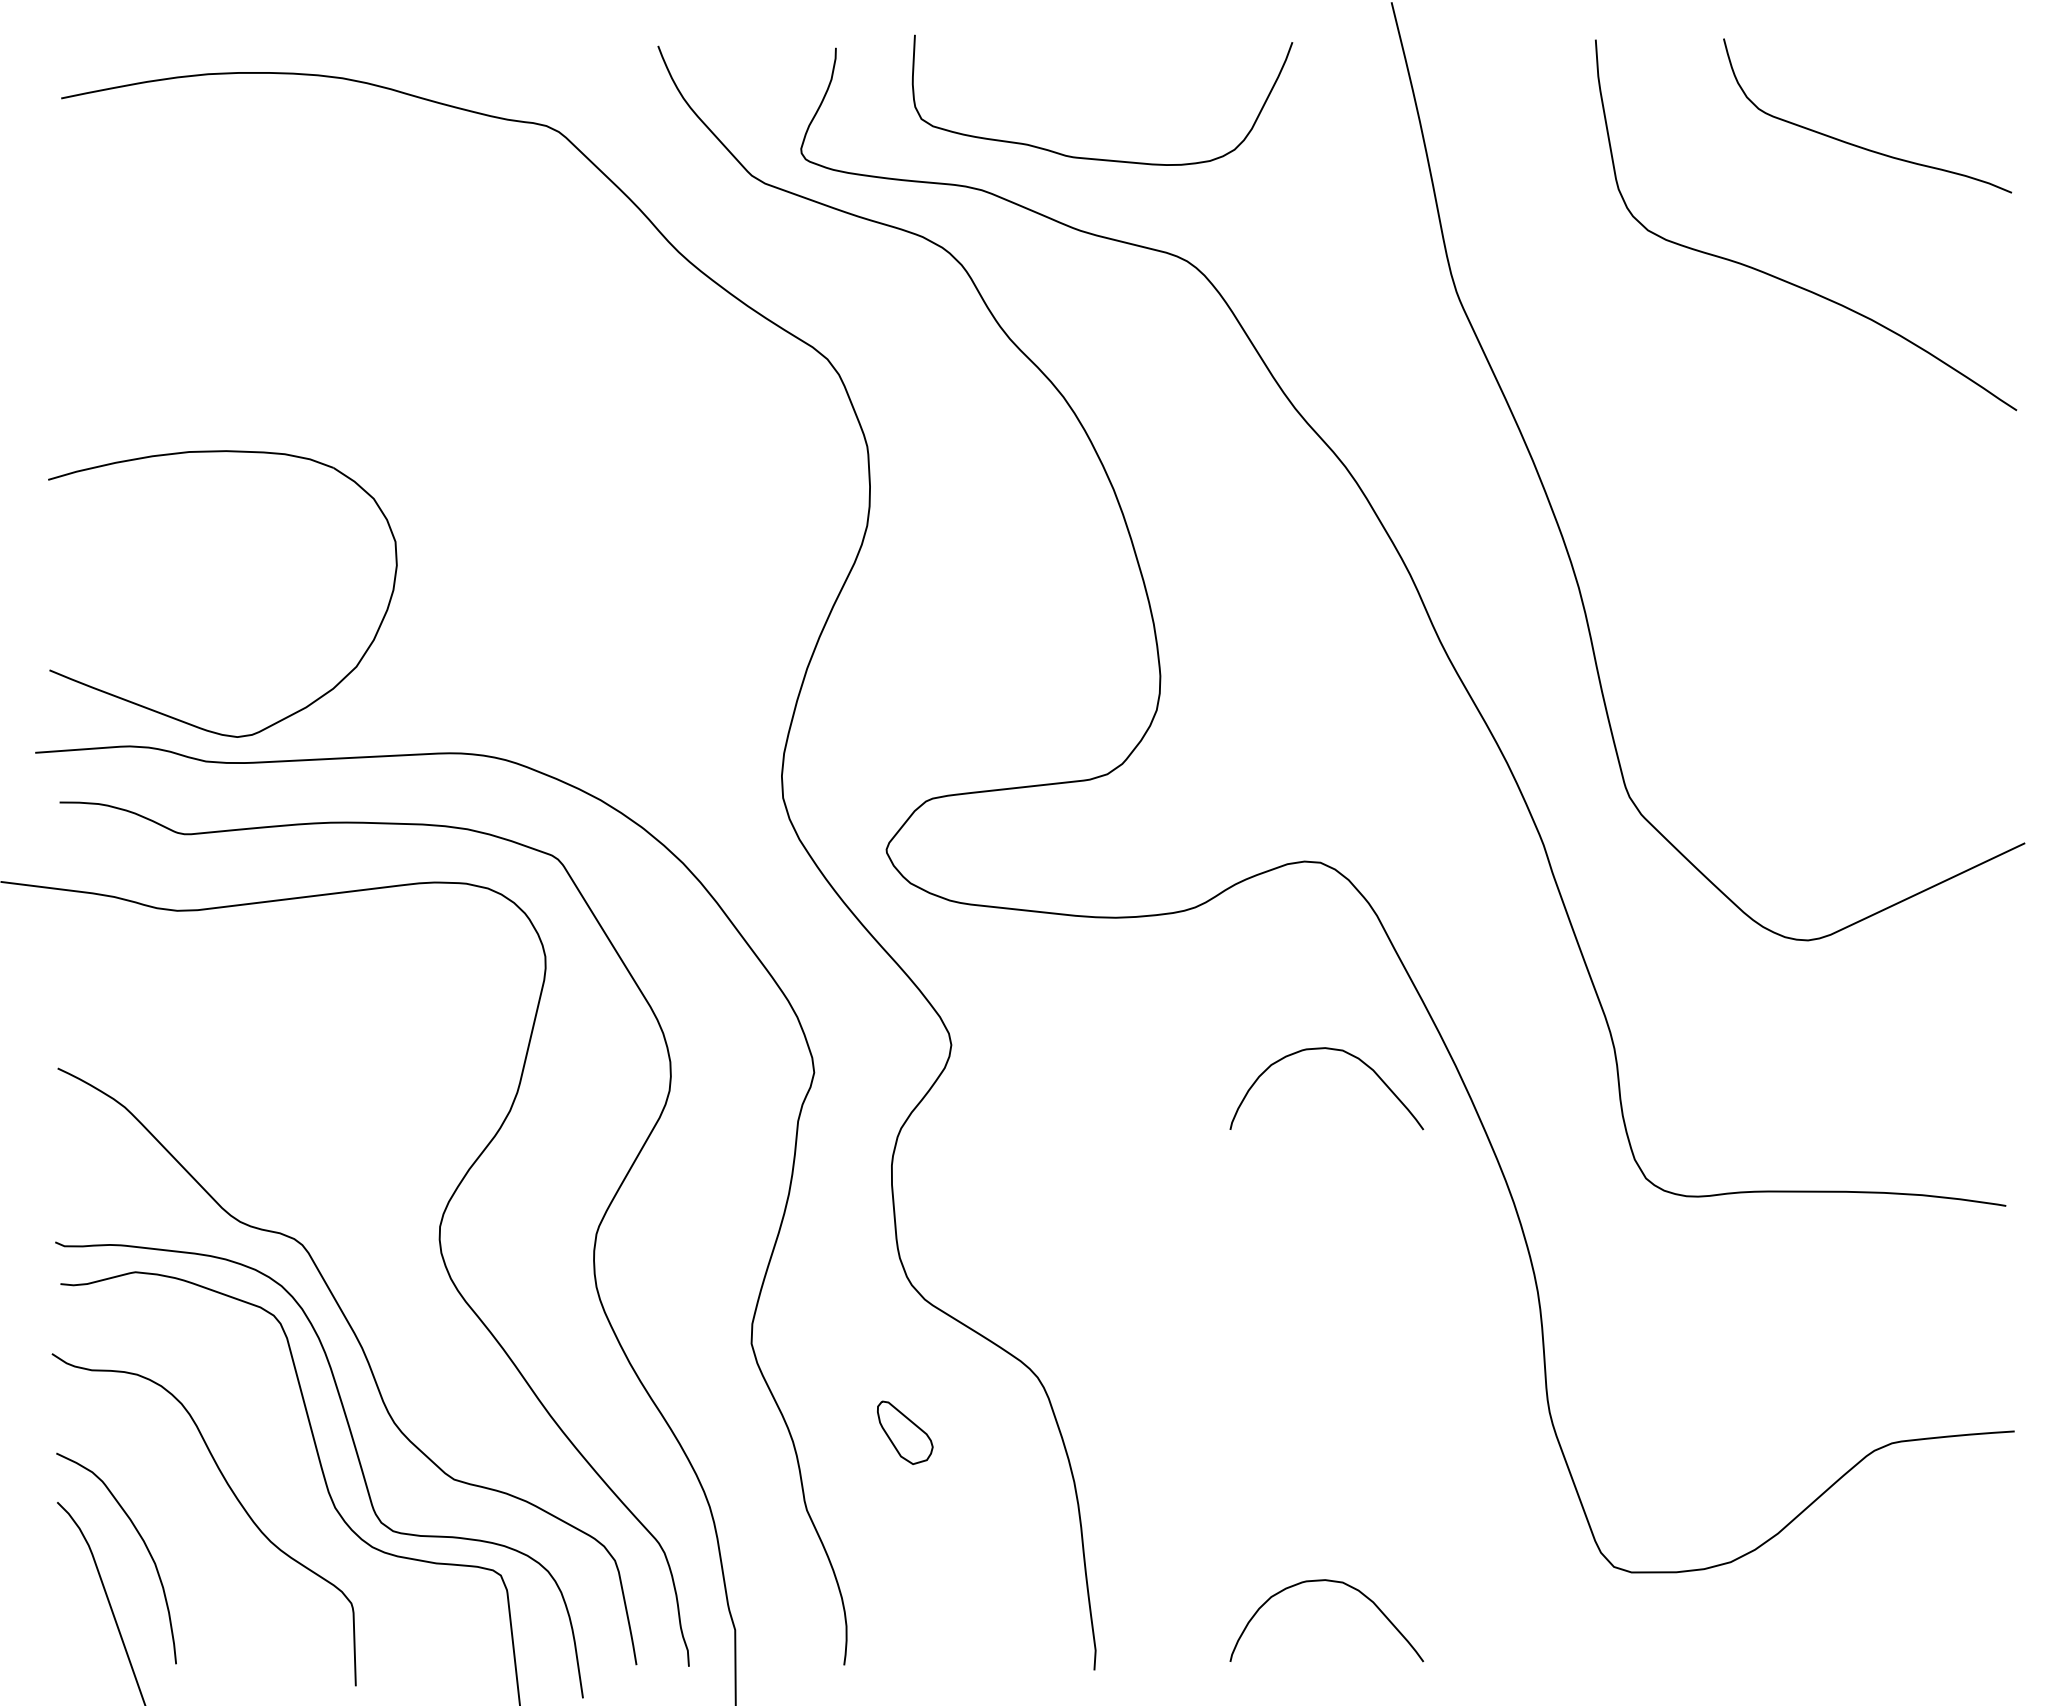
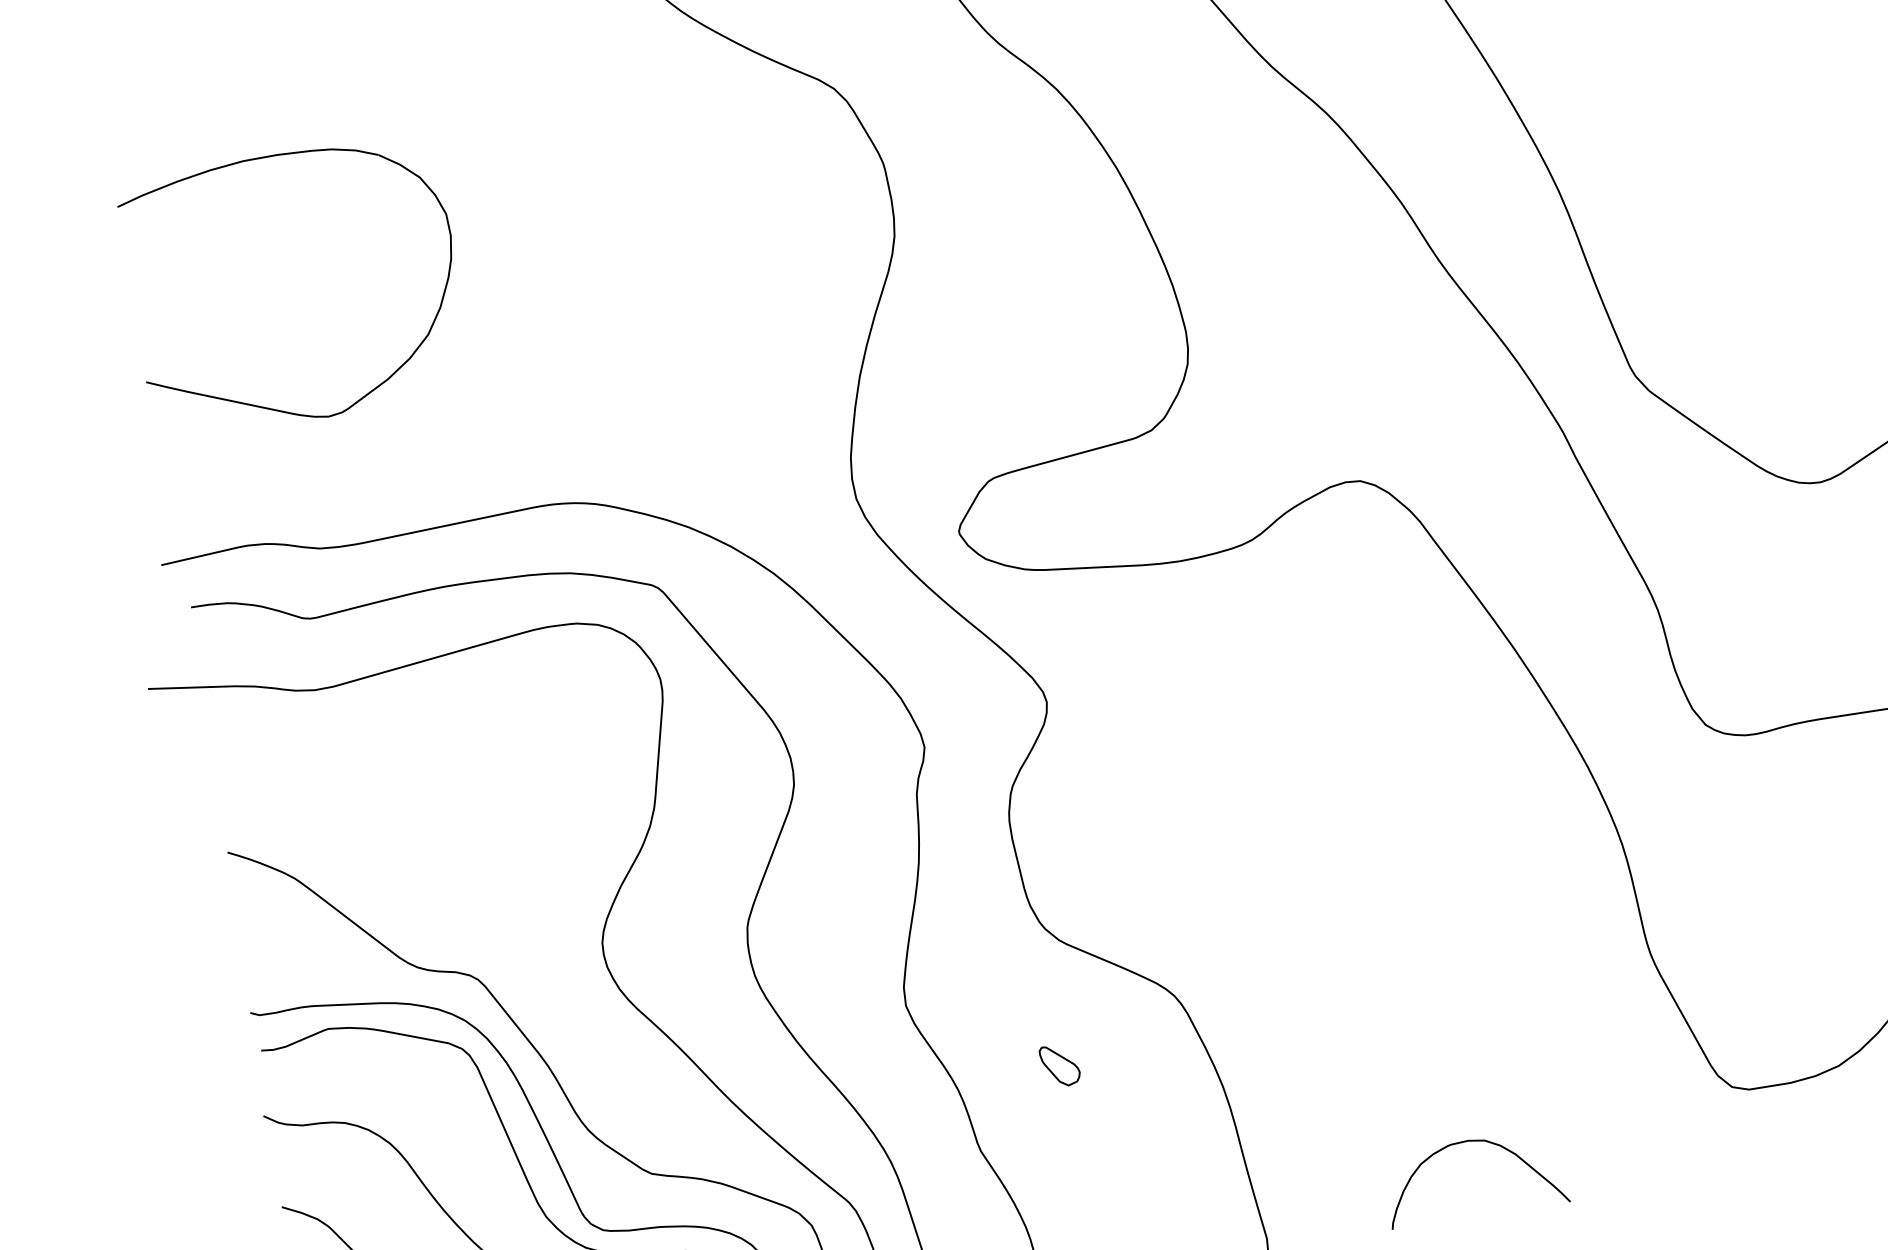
part: (172, 716) -> (266, 407), moved
curve: (1333, 1050) -> (1399, 652), removed
part: (904, 1432) -> (1059, 1065), size x0.71

